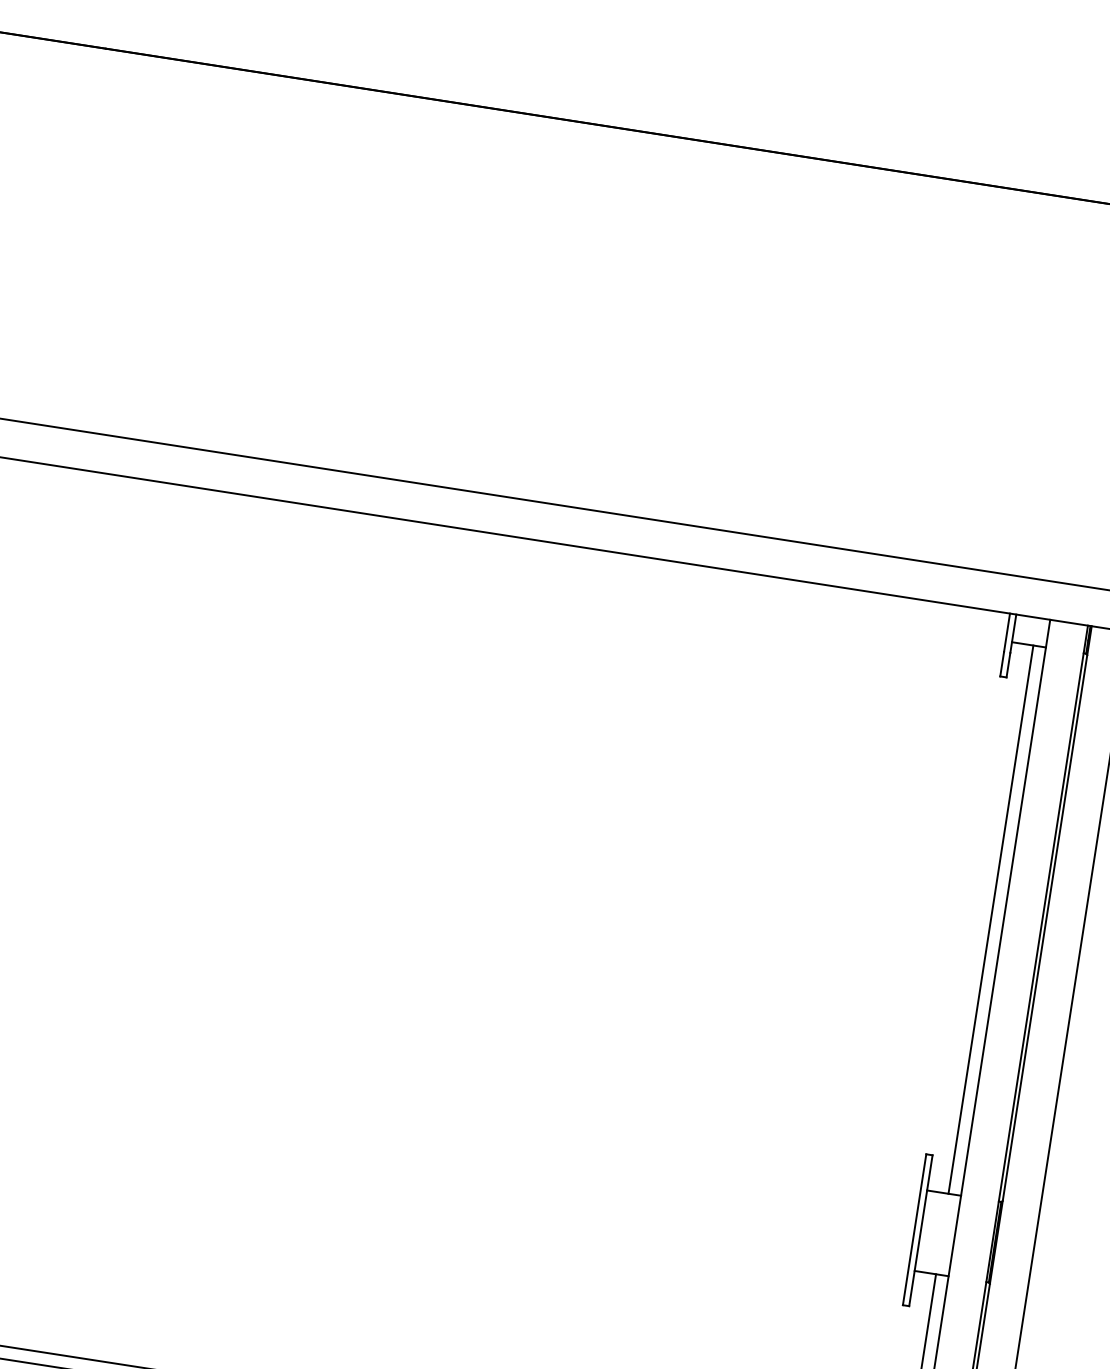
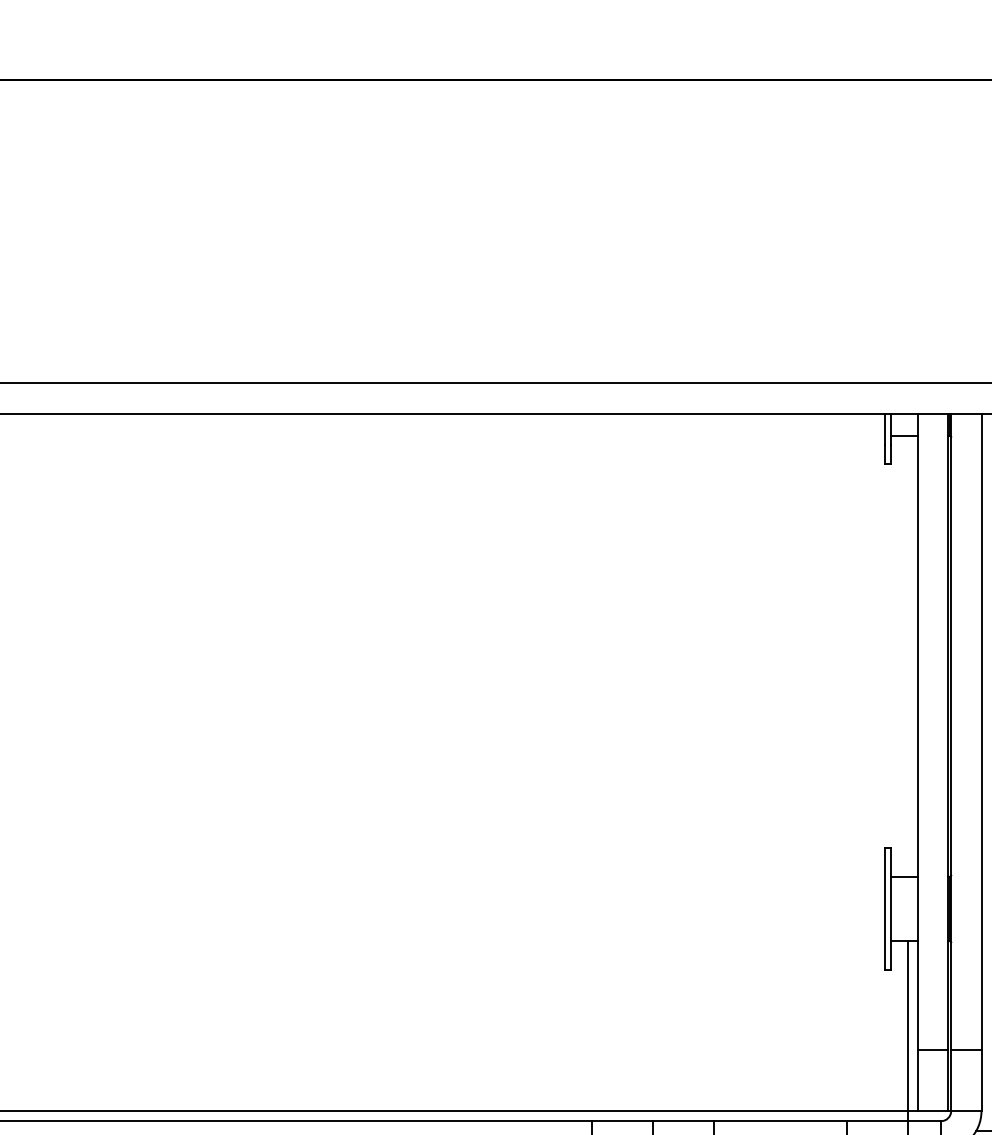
line: (990, 918) -> (907, 655), removed

